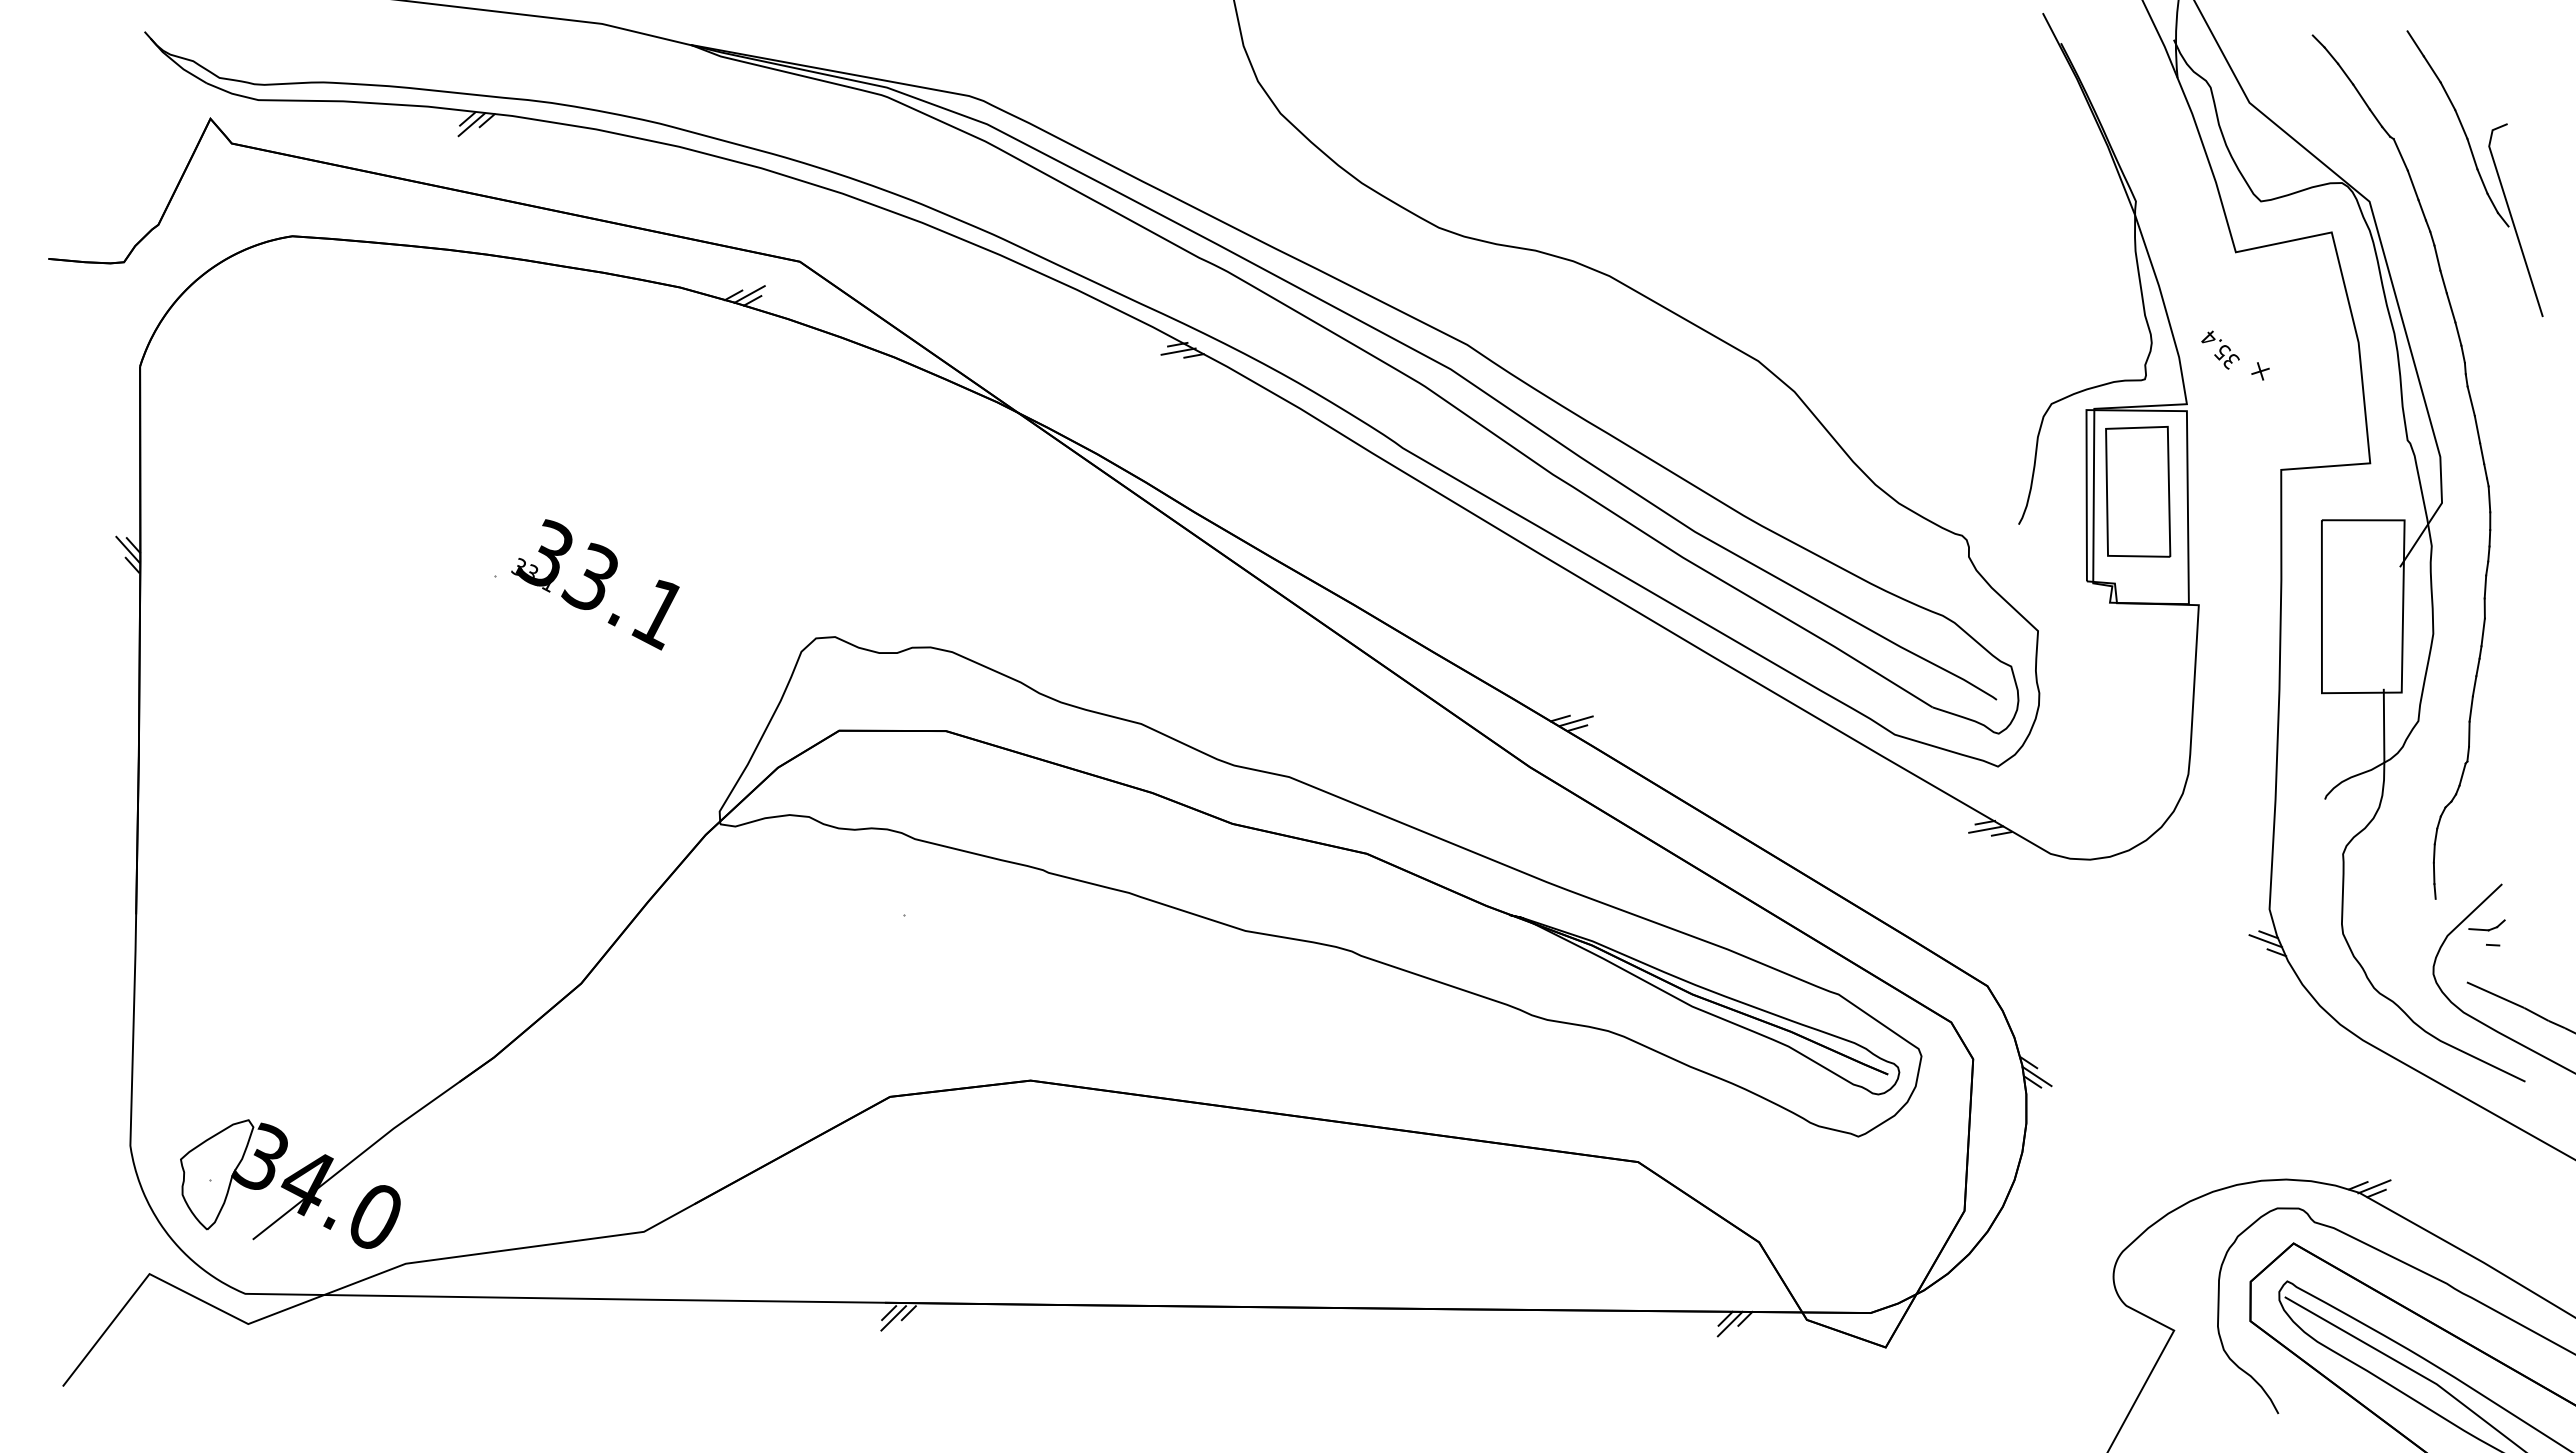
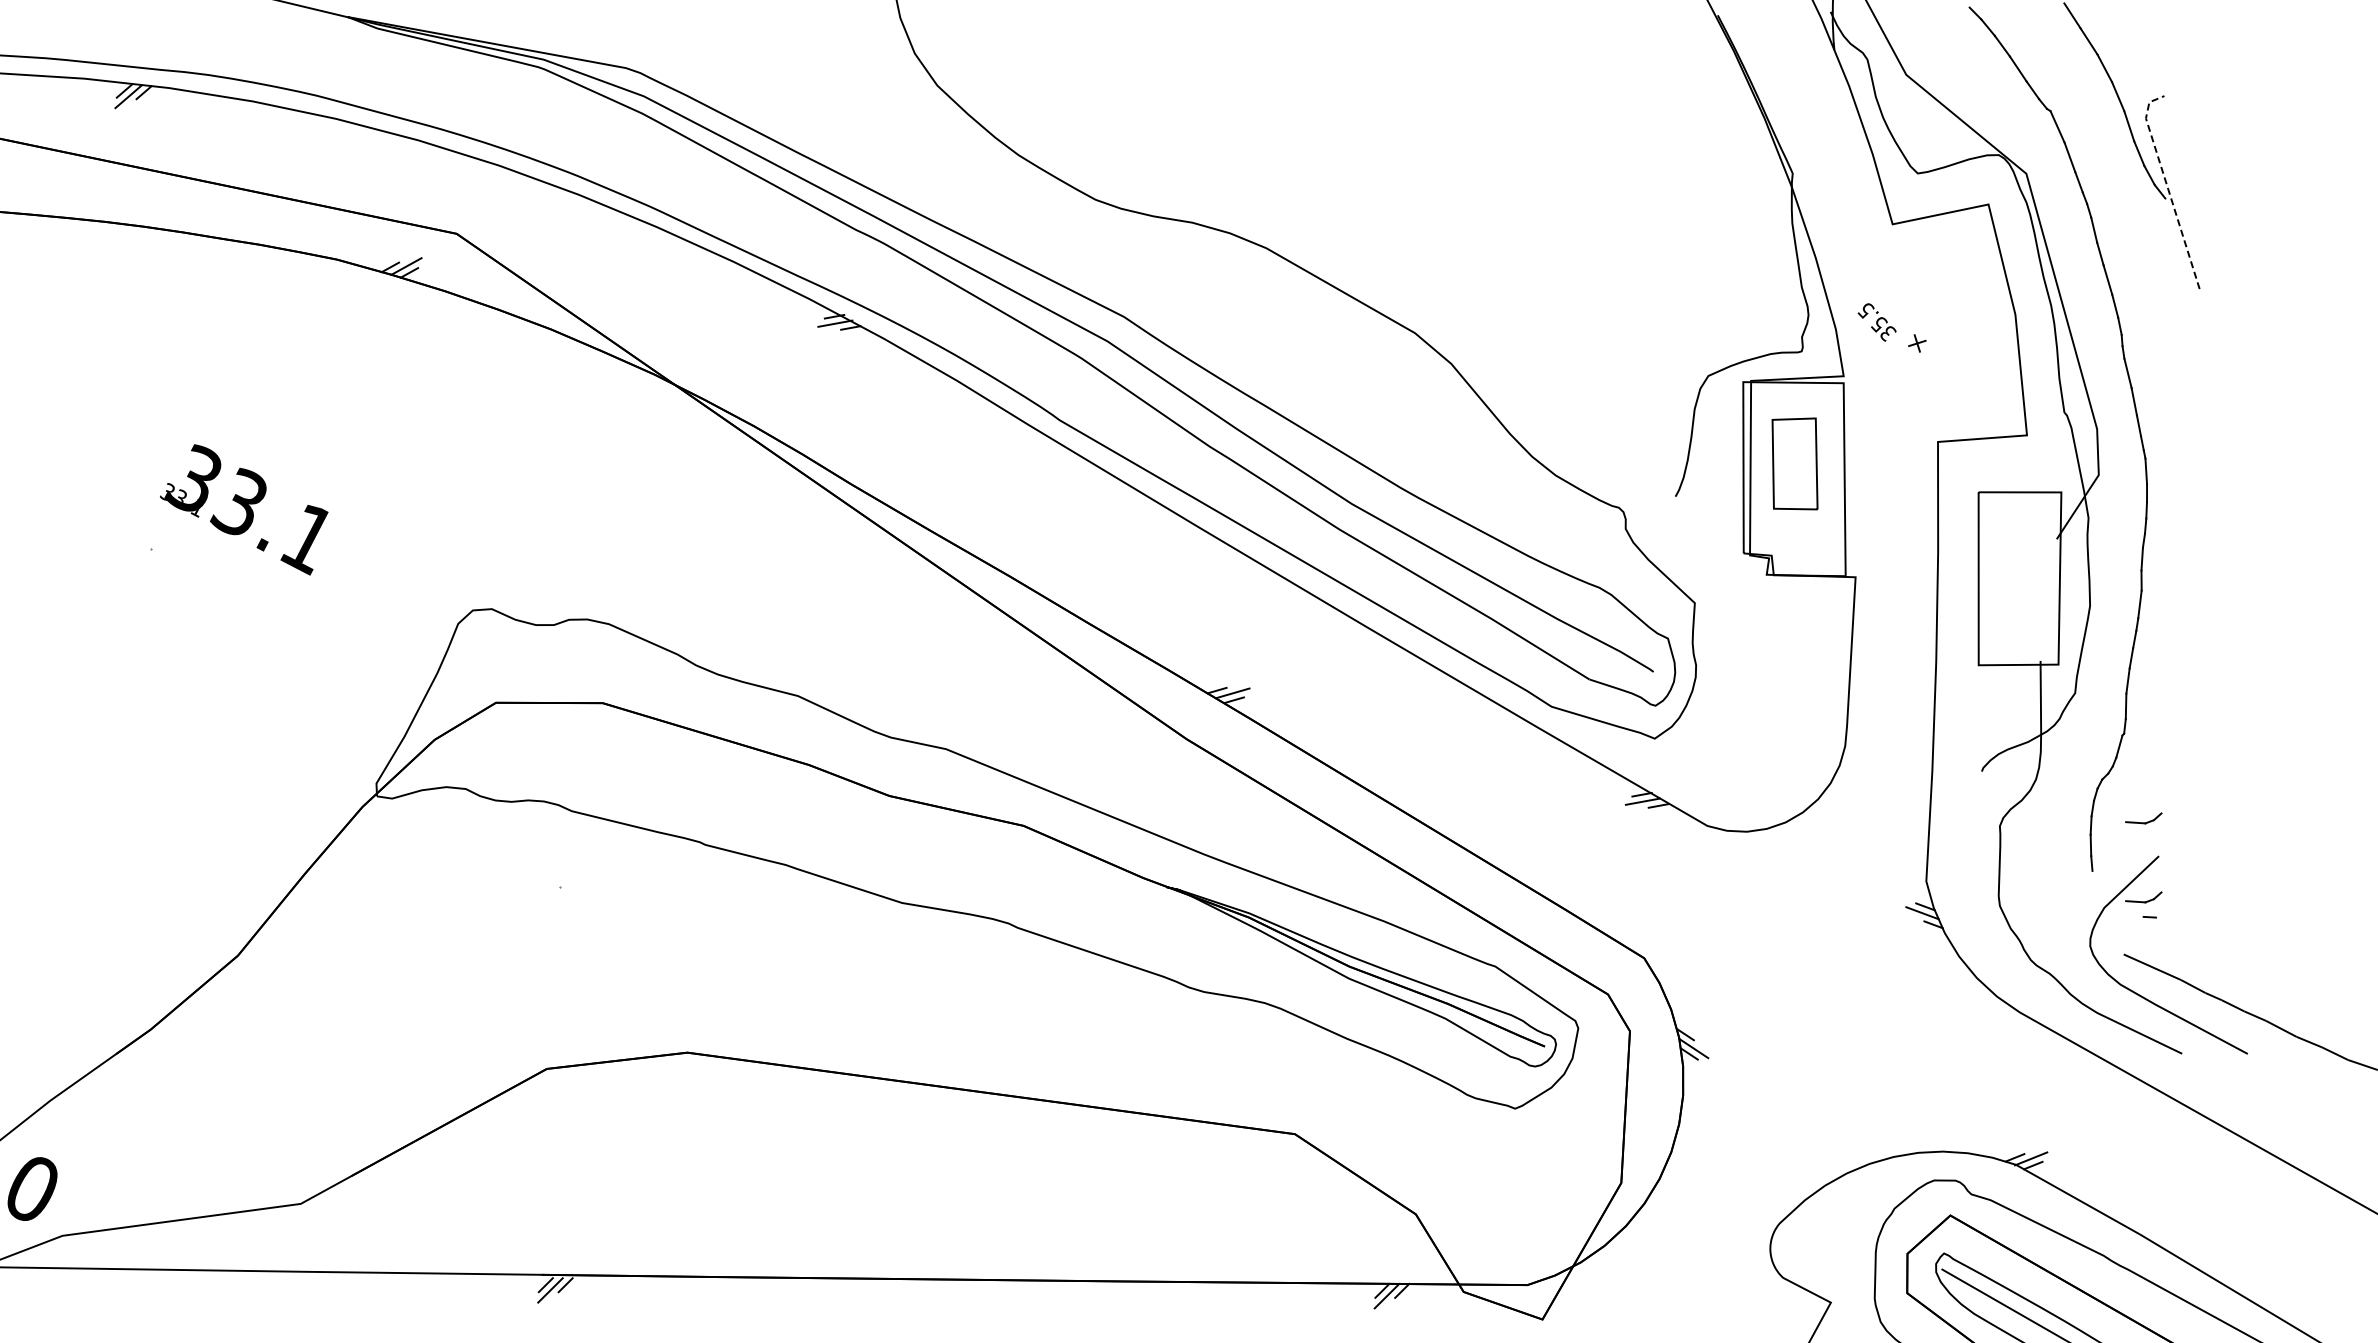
line: (2510, 214) -> (2167, 186), solid -> dashed
text: (2209, 338) -> (1866, 310), 35.4 -> 35.5
part: (2138, 491) -> (1795, 463), size x0.7
text: (595, 584) -> (244, 509), moved
part: (2486, 846) -> (2143, 818), added

